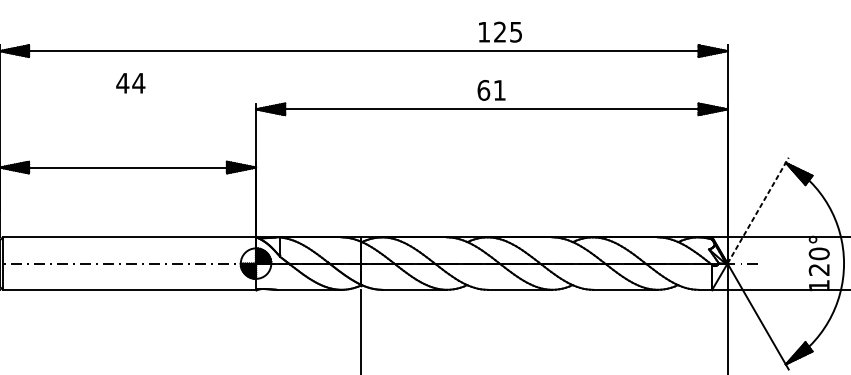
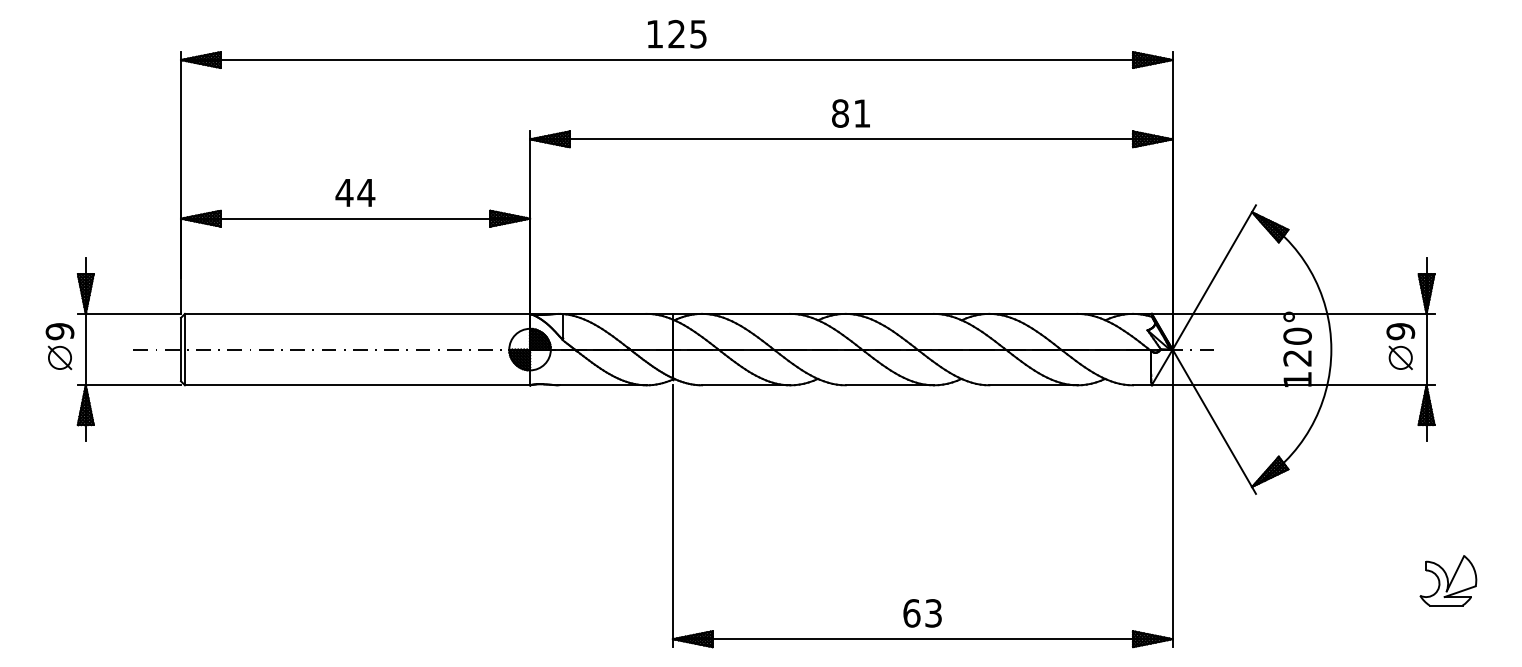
text: (500, 32) -> (677, 34), moved
text: (130, 83) -> (355, 192), moved
text: (483, 90) -> (840, 113), 61 -> 81
line: (758, 210) -> (1214, 277), dashed -> solid

